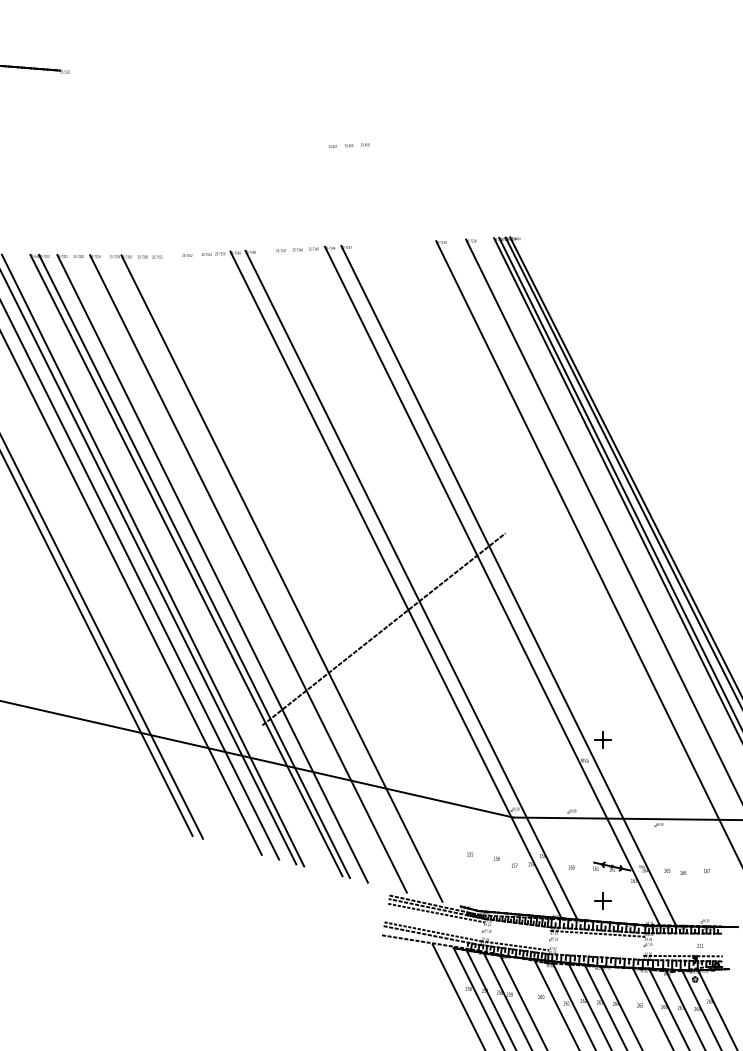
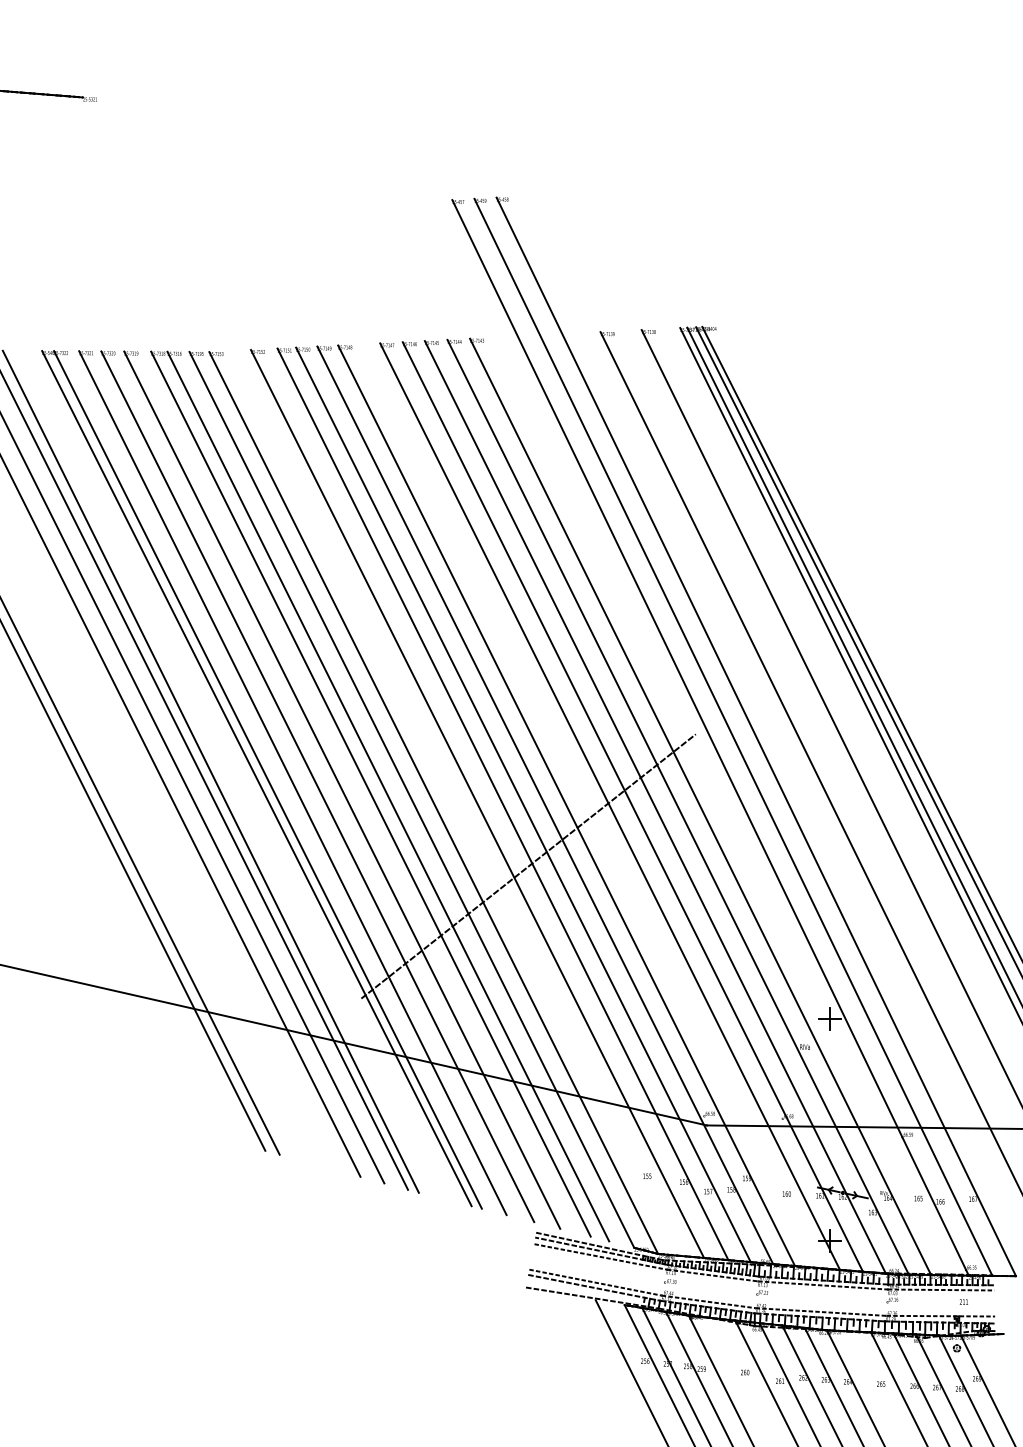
line: (532, 534) -> (733, 736), added
line: (549, 534) -> (756, 736), added
line: (516, 535) -> (710, 737), added
line: (230, 571) -> (317, 786), added
line: (269, 576) -> (370, 793), added
line: (298, 580) -> (411, 799), added
line: (314, 582) -> (433, 802), added
line: (346, 583) -> (477, 803), added
line: (364, 584) -> (502, 804), added
line: (380, 584) -> (523, 804), added
line: (442, 585) -> (609, 806), added
line: (459, 585) -> (632, 806), added
line: (475, 586) -> (654, 807), added
line: (517, 926) -> (712, 1275), added
line: (683, 936) -> (940, 1289), added
line: (596, 952) -> (820, 1311), added

